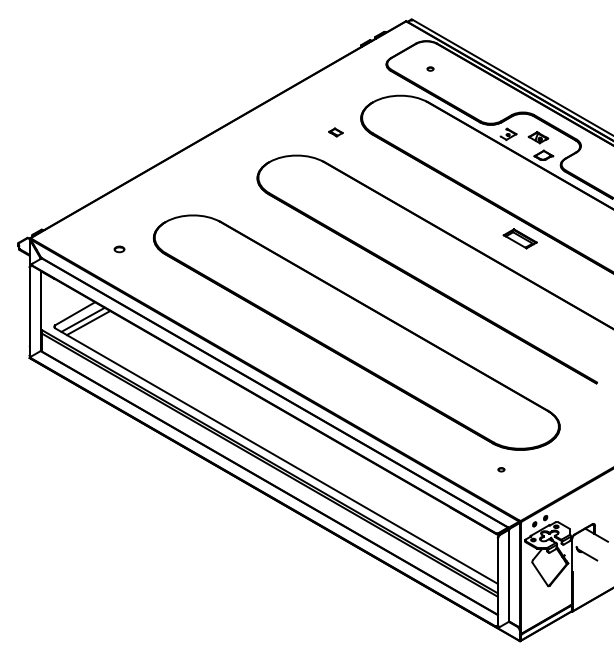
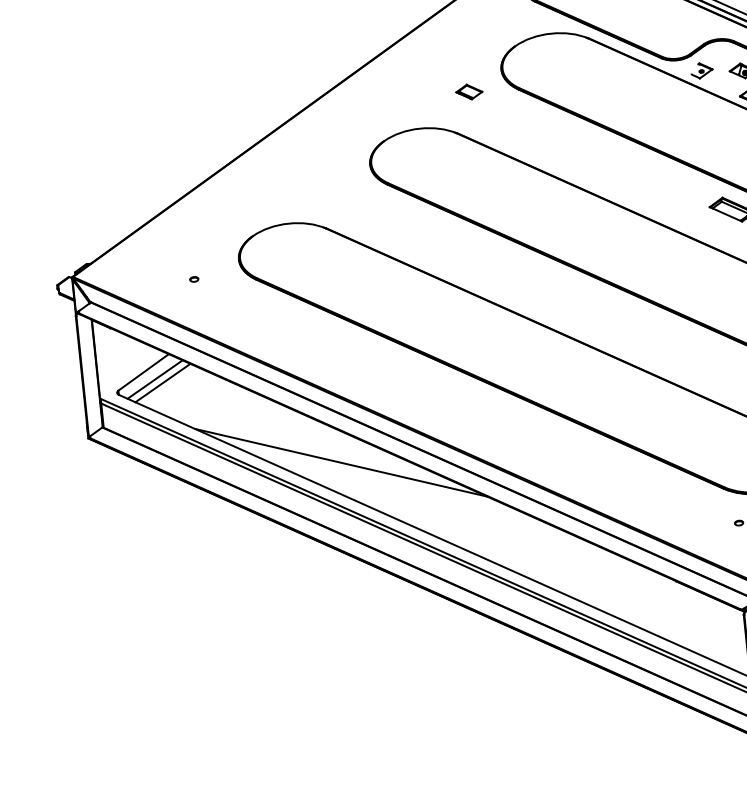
part: (335, 132) -> (468, 92), size x1.43
part: (119, 248) -> (194, 278), size x0.62
line: (213, 395) -> (341, 463), added

